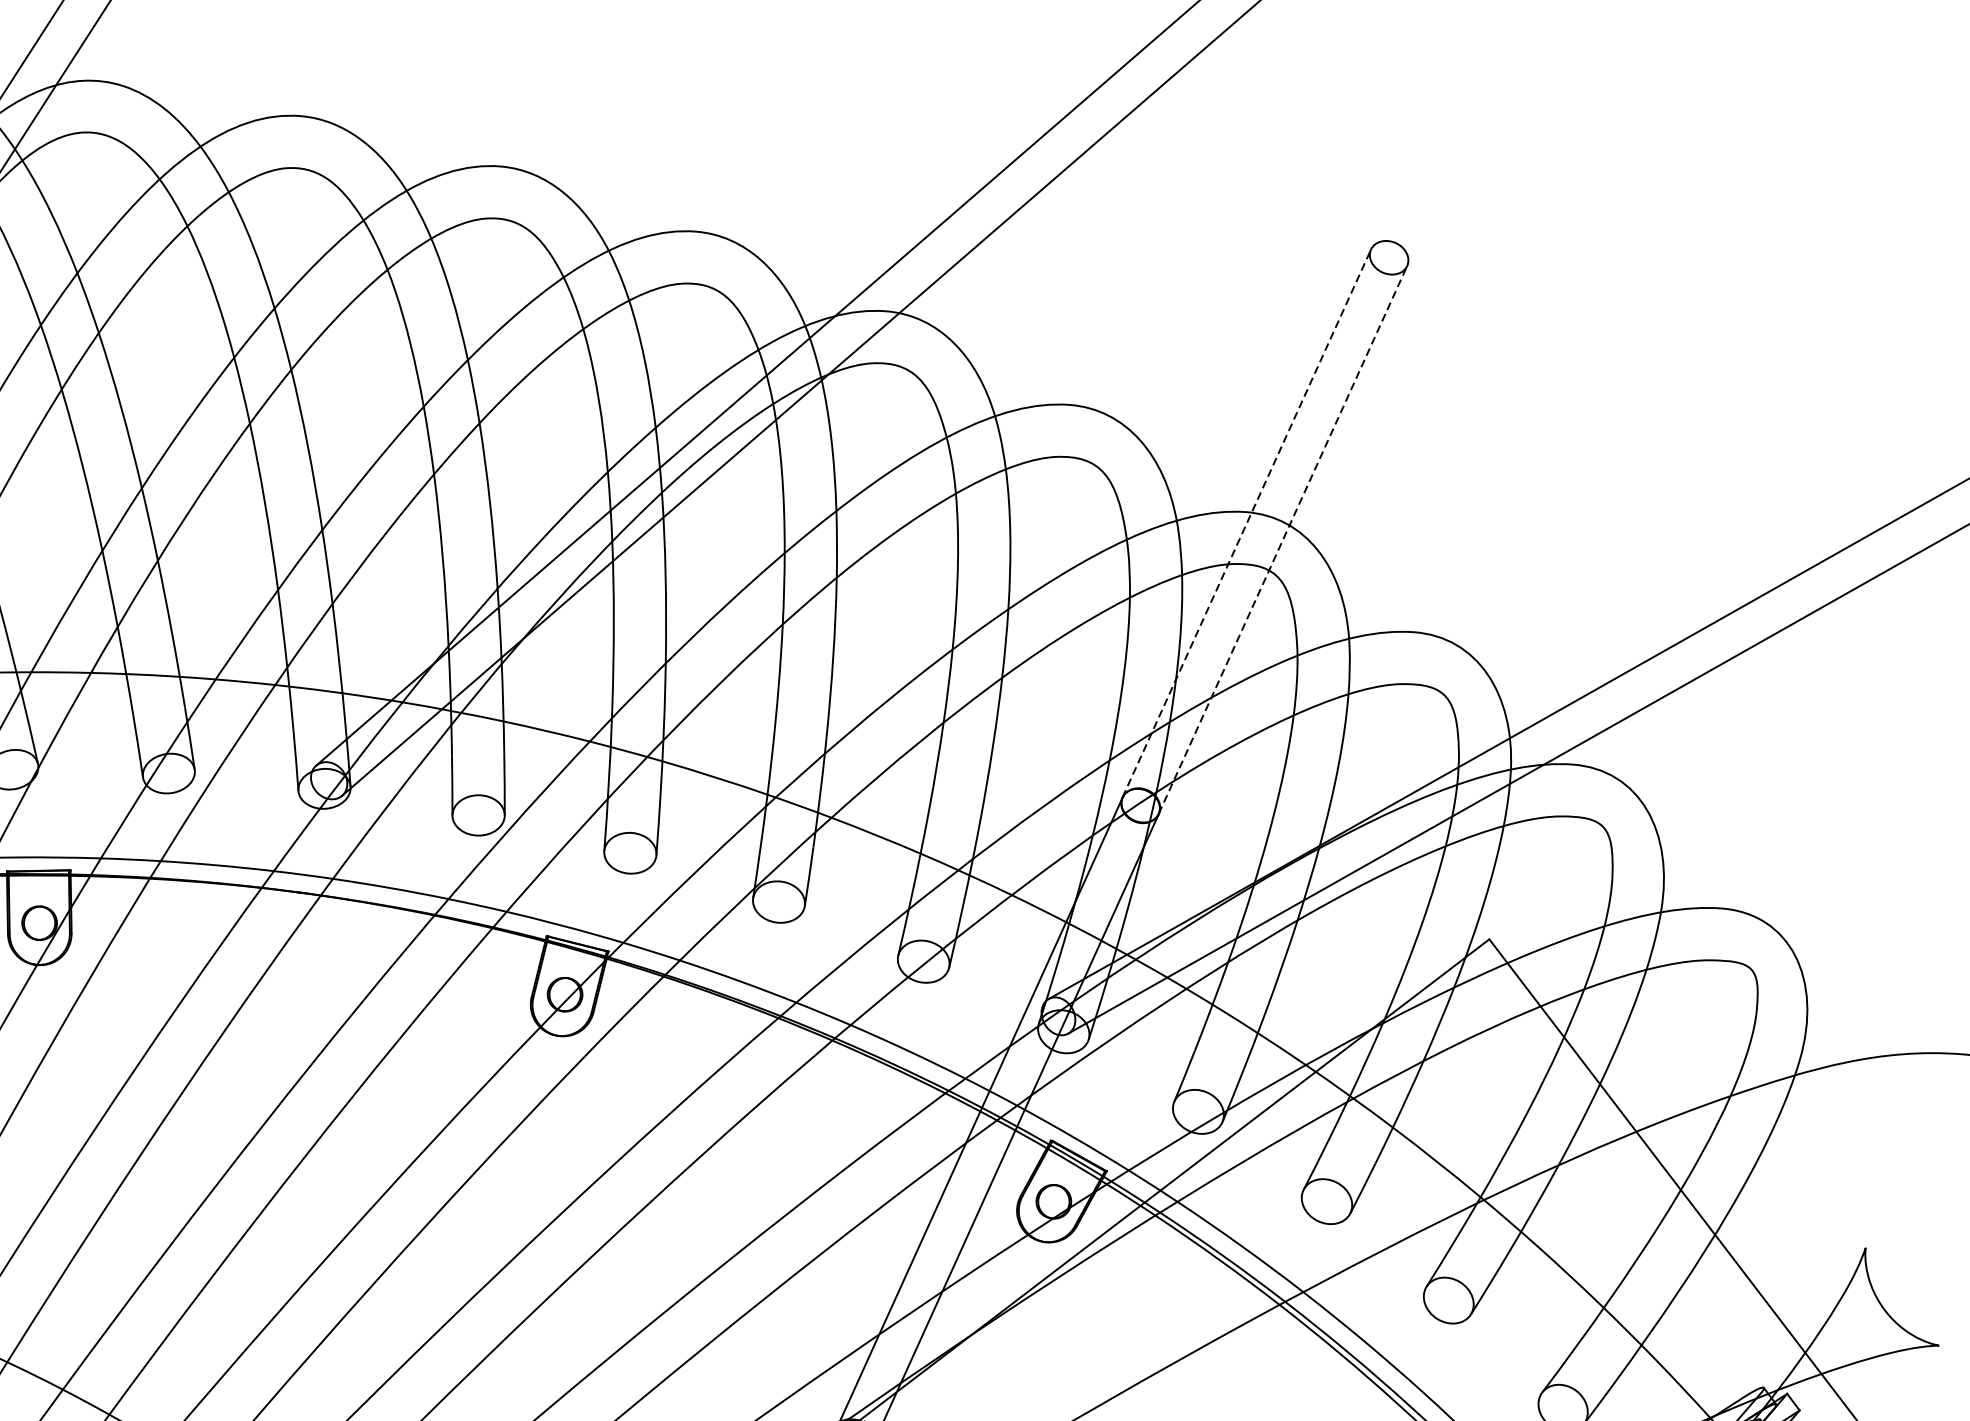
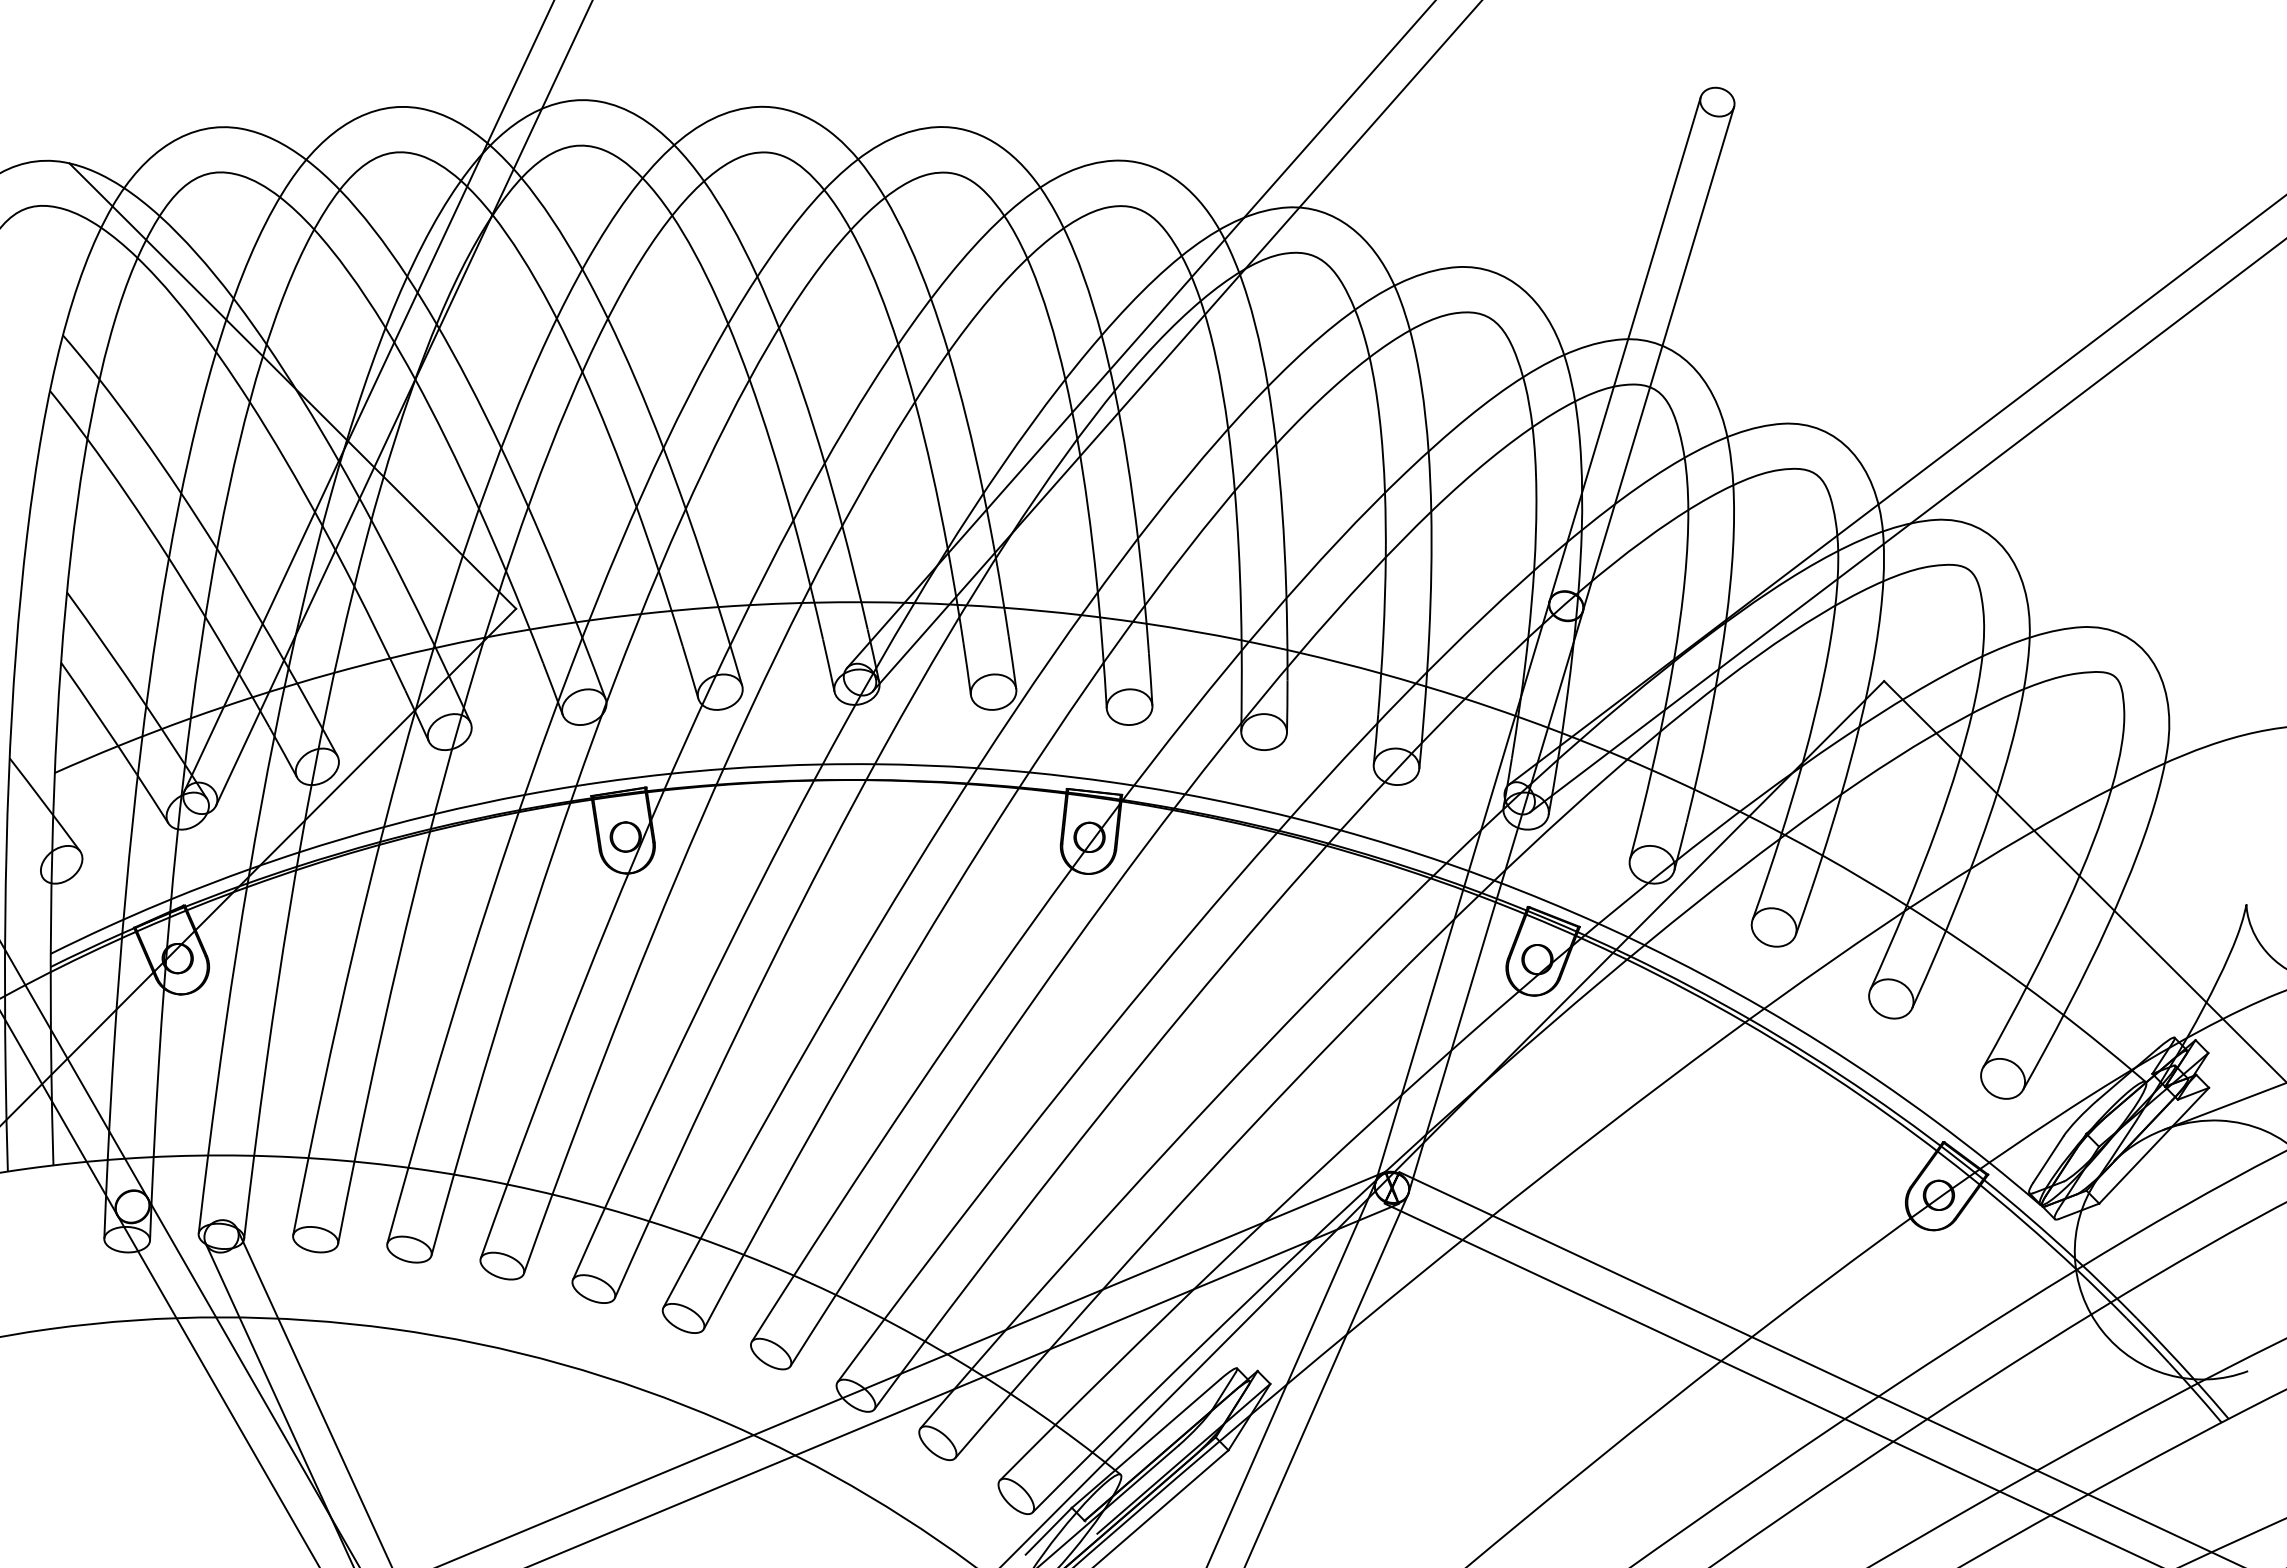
line: (1247, 522) -> (1625, 348), dashed -> solid
line: (1283, 539) -> (1658, 358), dashed -> solid

